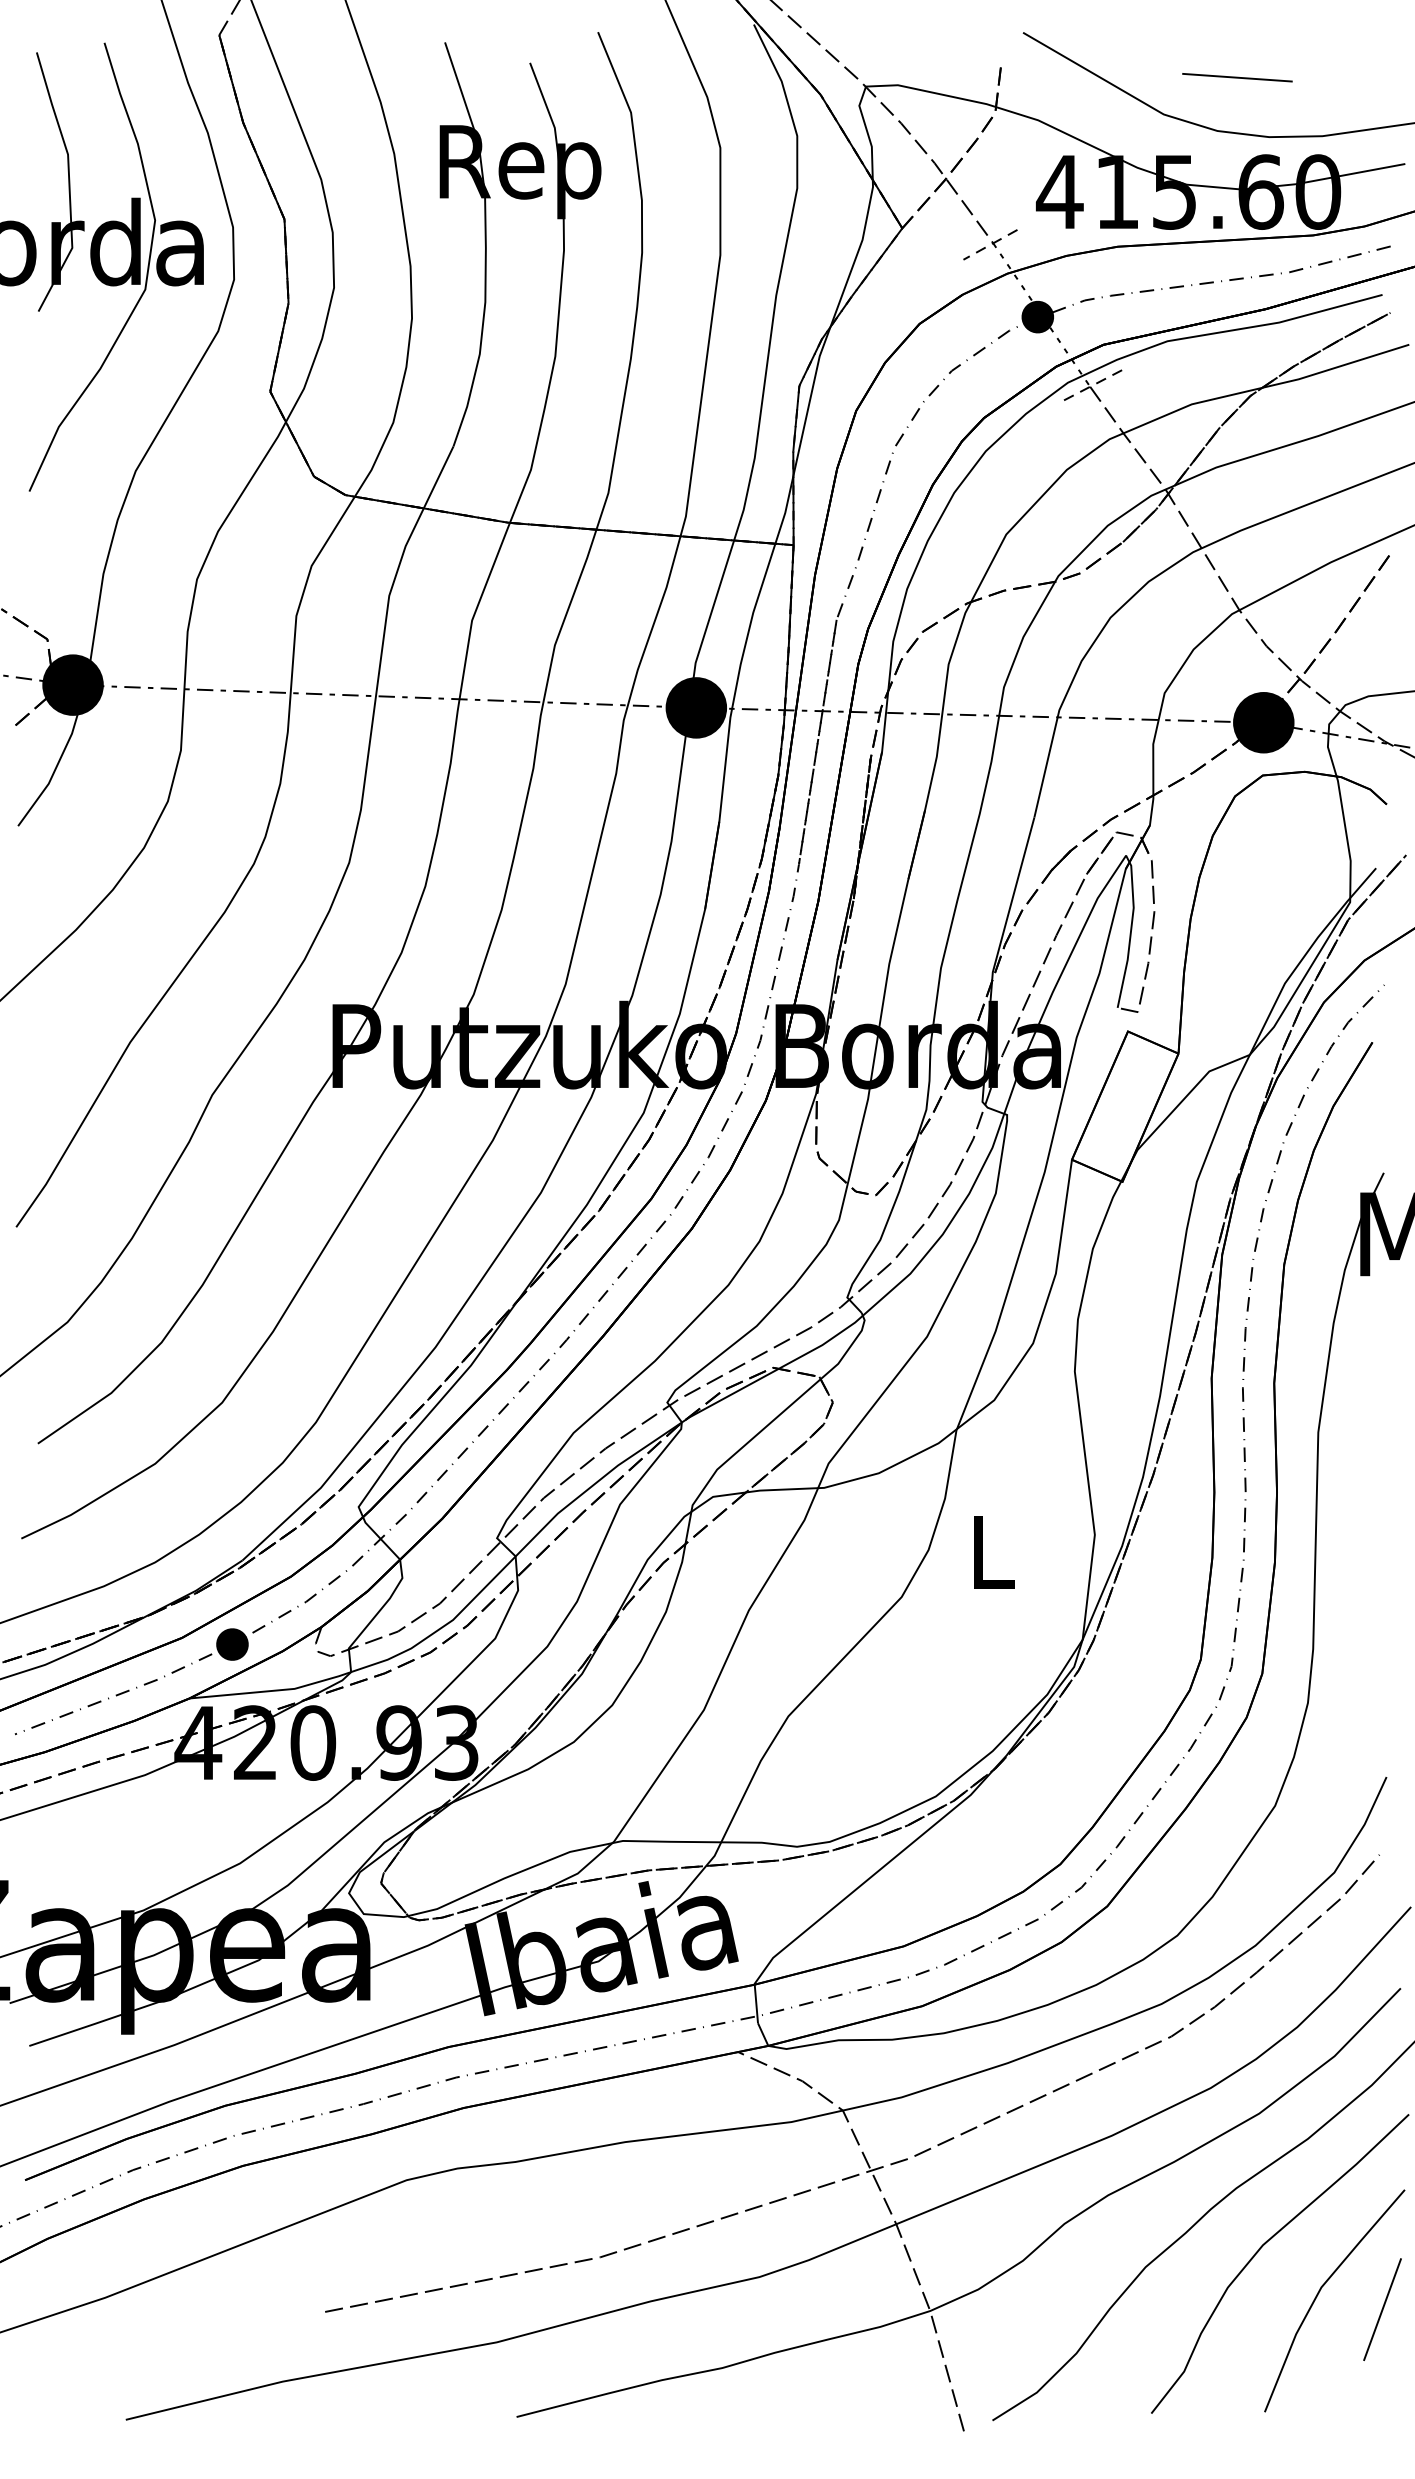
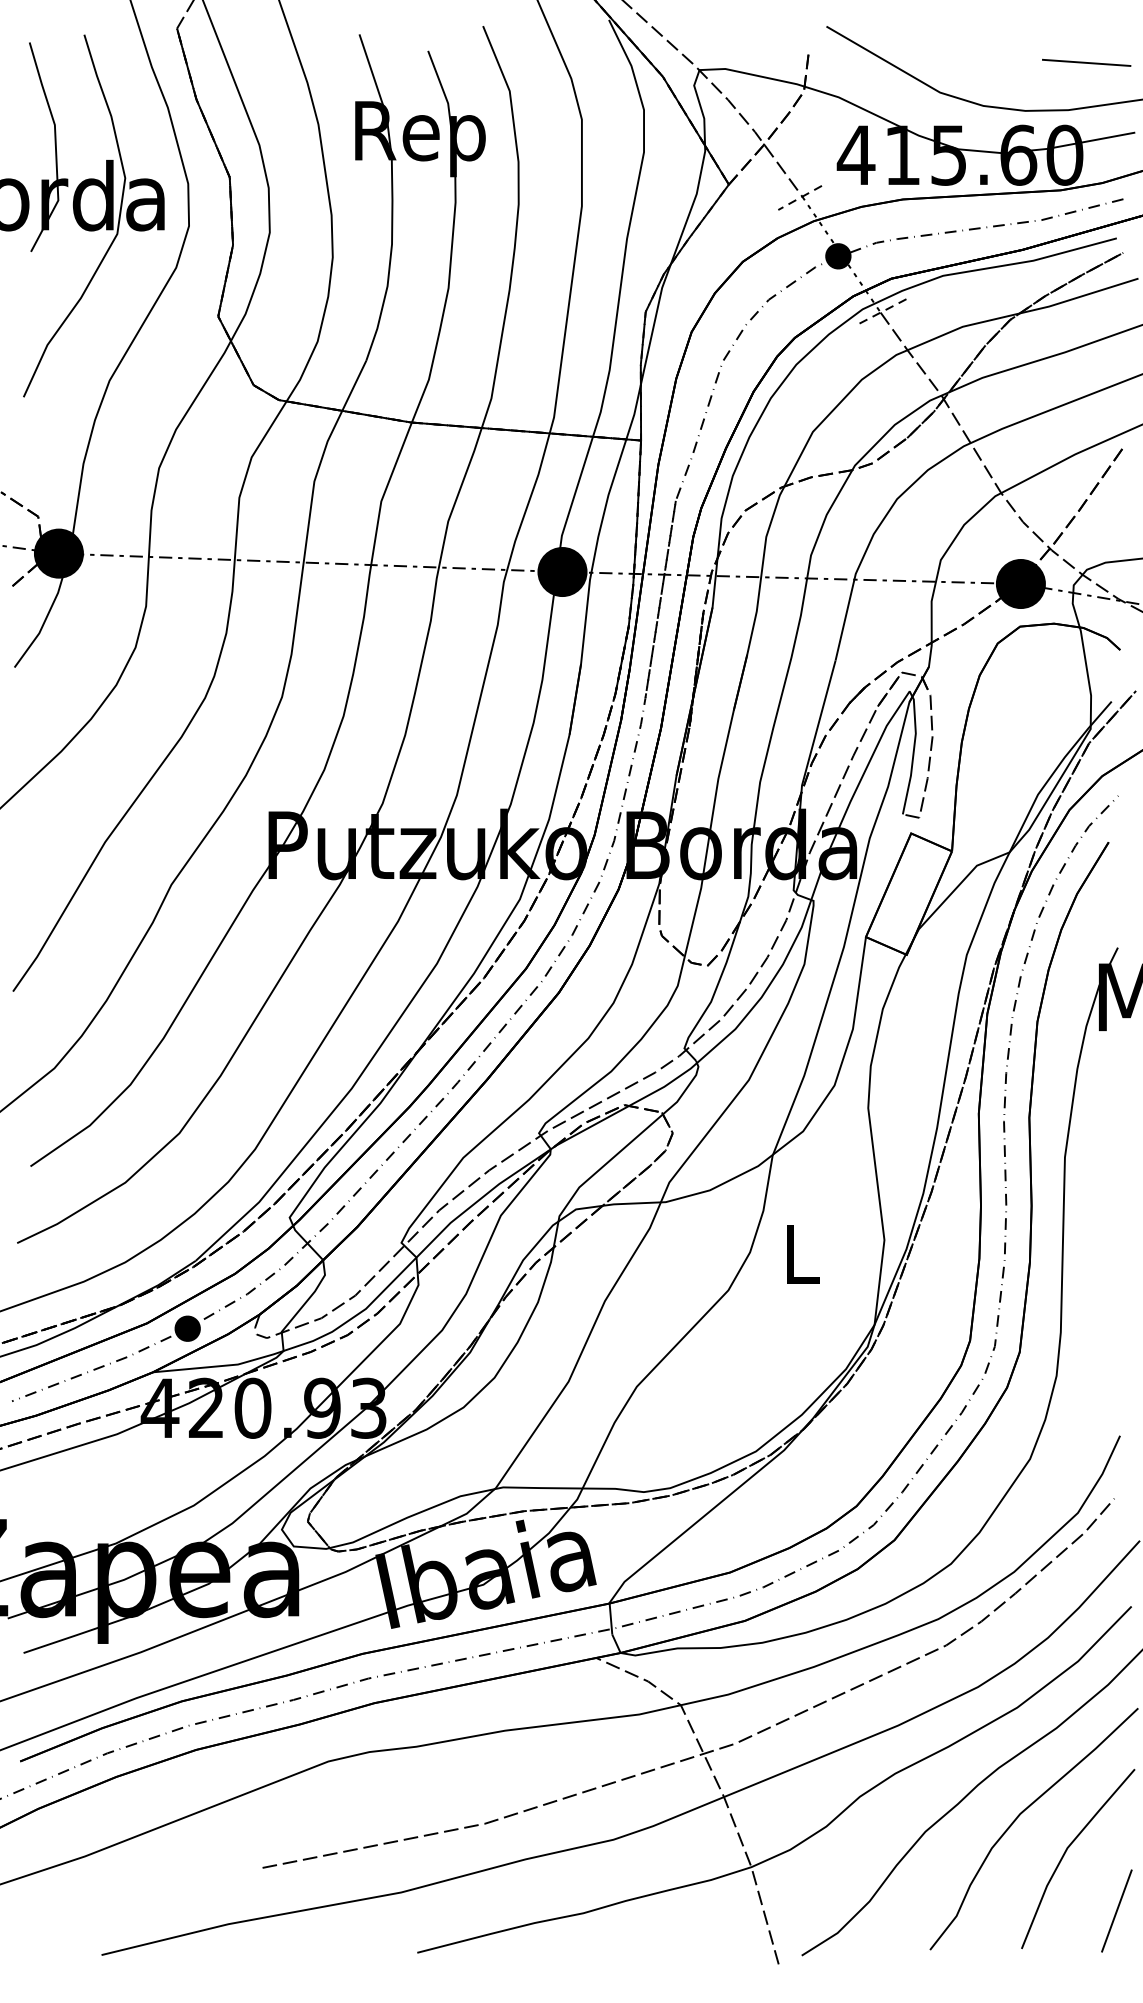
line: (1237, 77) -> (1086, 62), moved
line: (1382, 2308) -> (1116, 1910), moved

